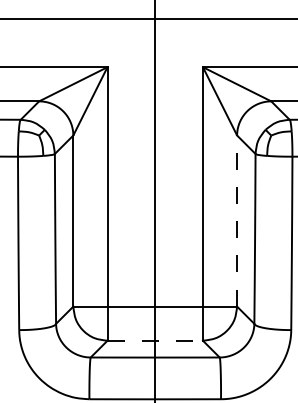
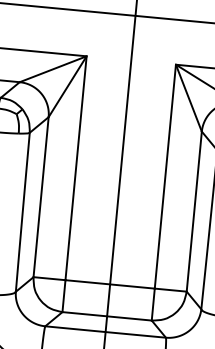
line: (237, 221) -> (194, 212), dashed -> solid
line: (155, 340) -> (107, 316), dashed -> solid

